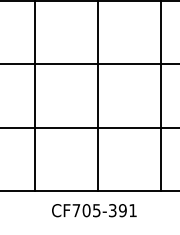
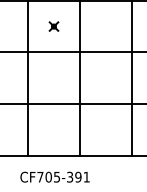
part: (65, 32) -> (53, 26), added
text: (93, 209) -> (54, 176), moved

